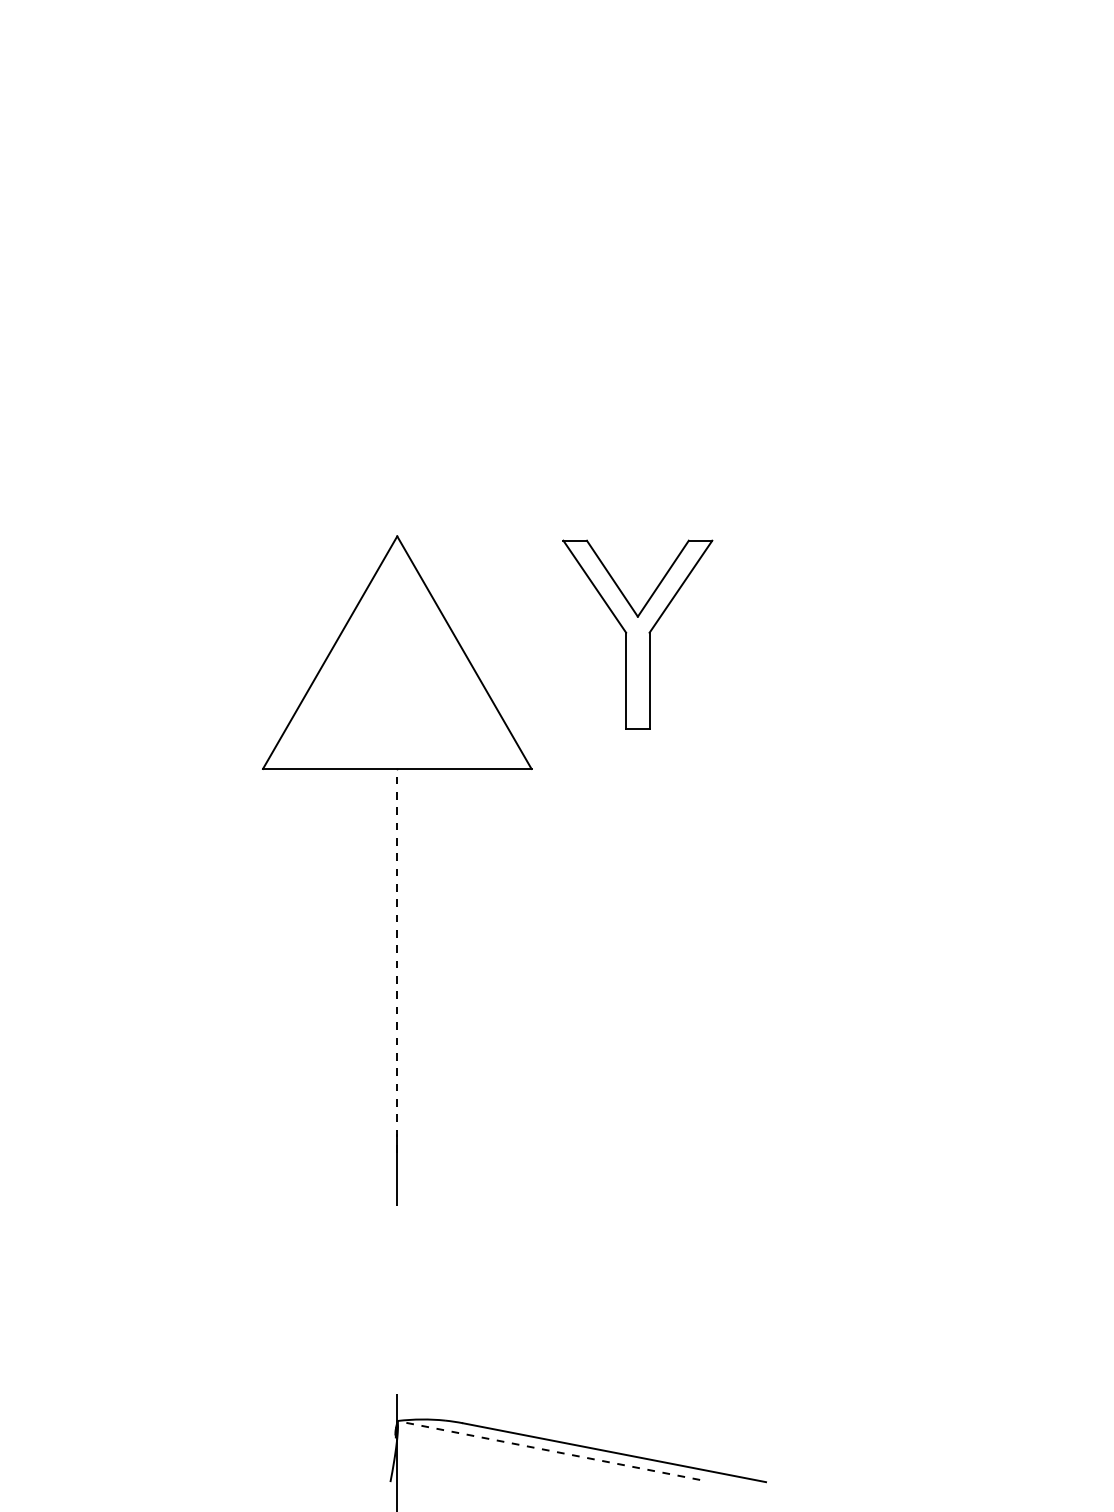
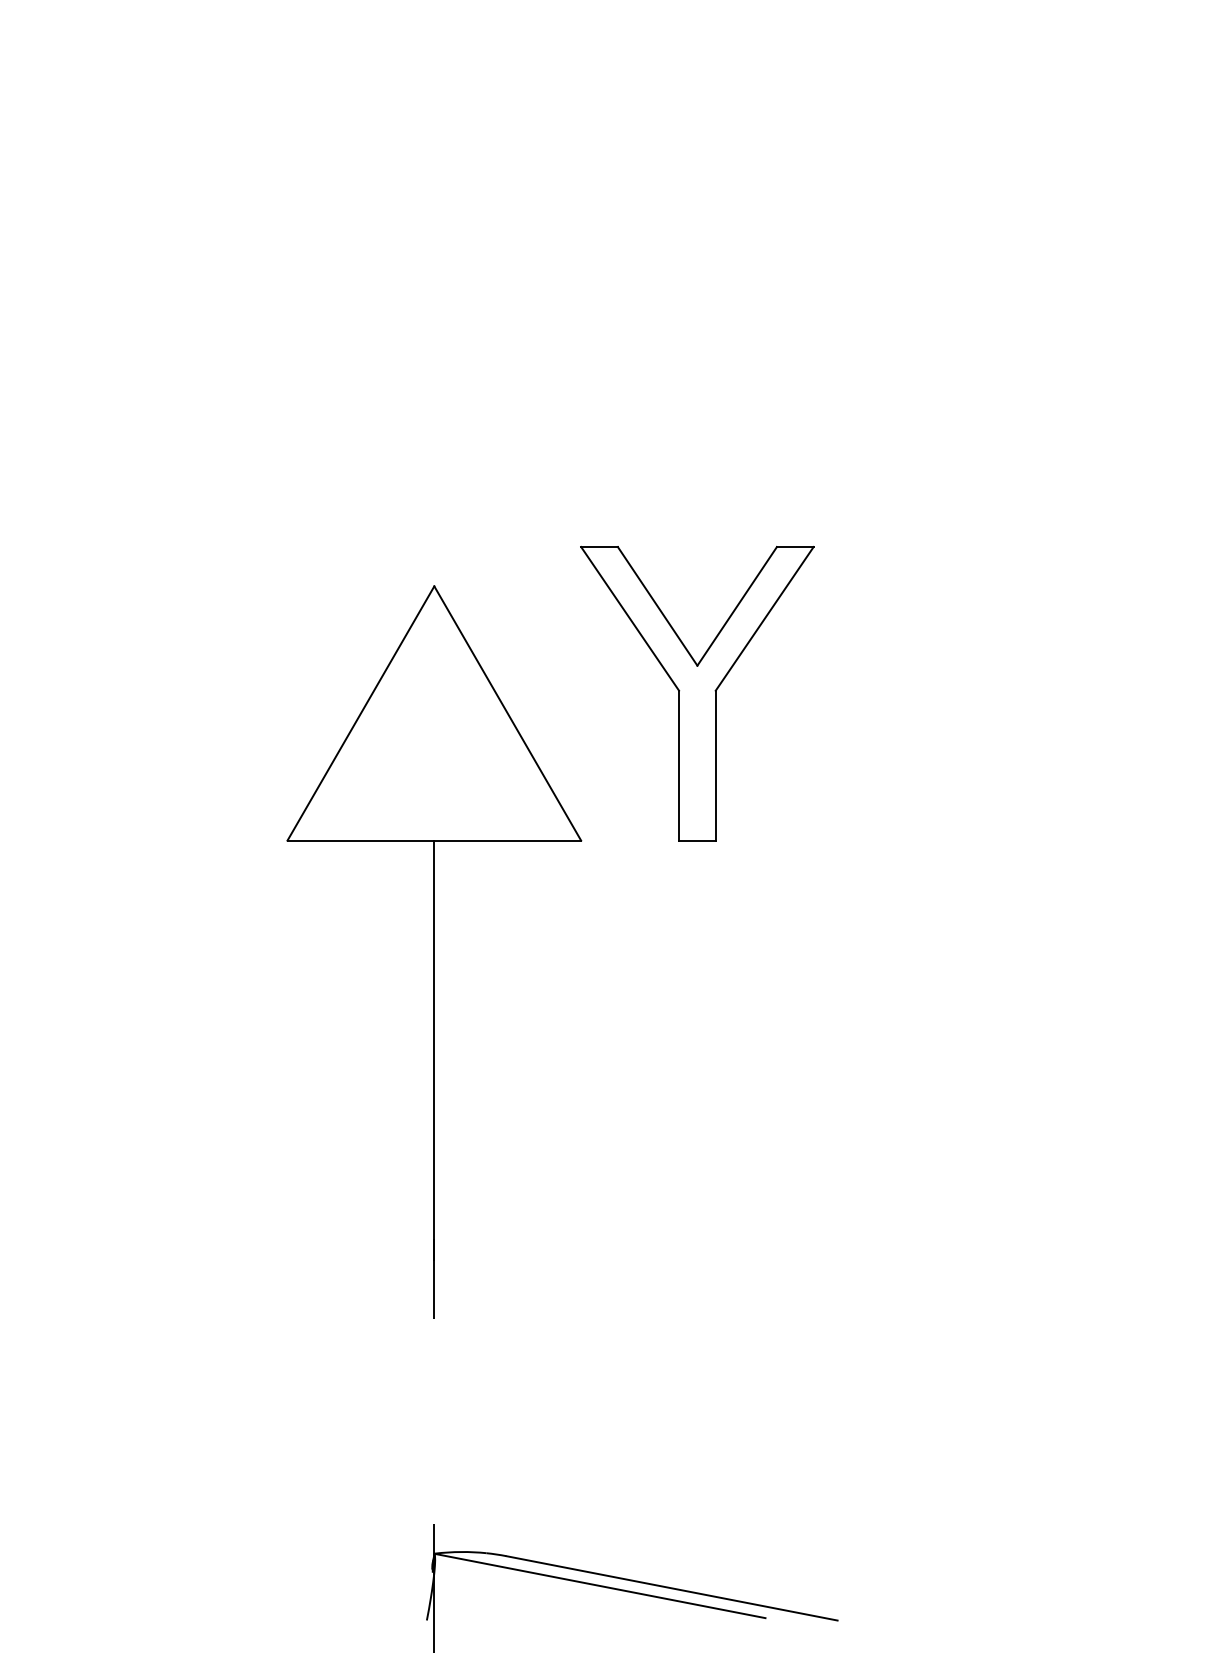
part: (637, 634) -> (697, 693), size x1.43
line: (397, 960) -> (434, 1050), dashed -> solid
line: (549, 1450) -> (600, 1585), dashed -> solid

